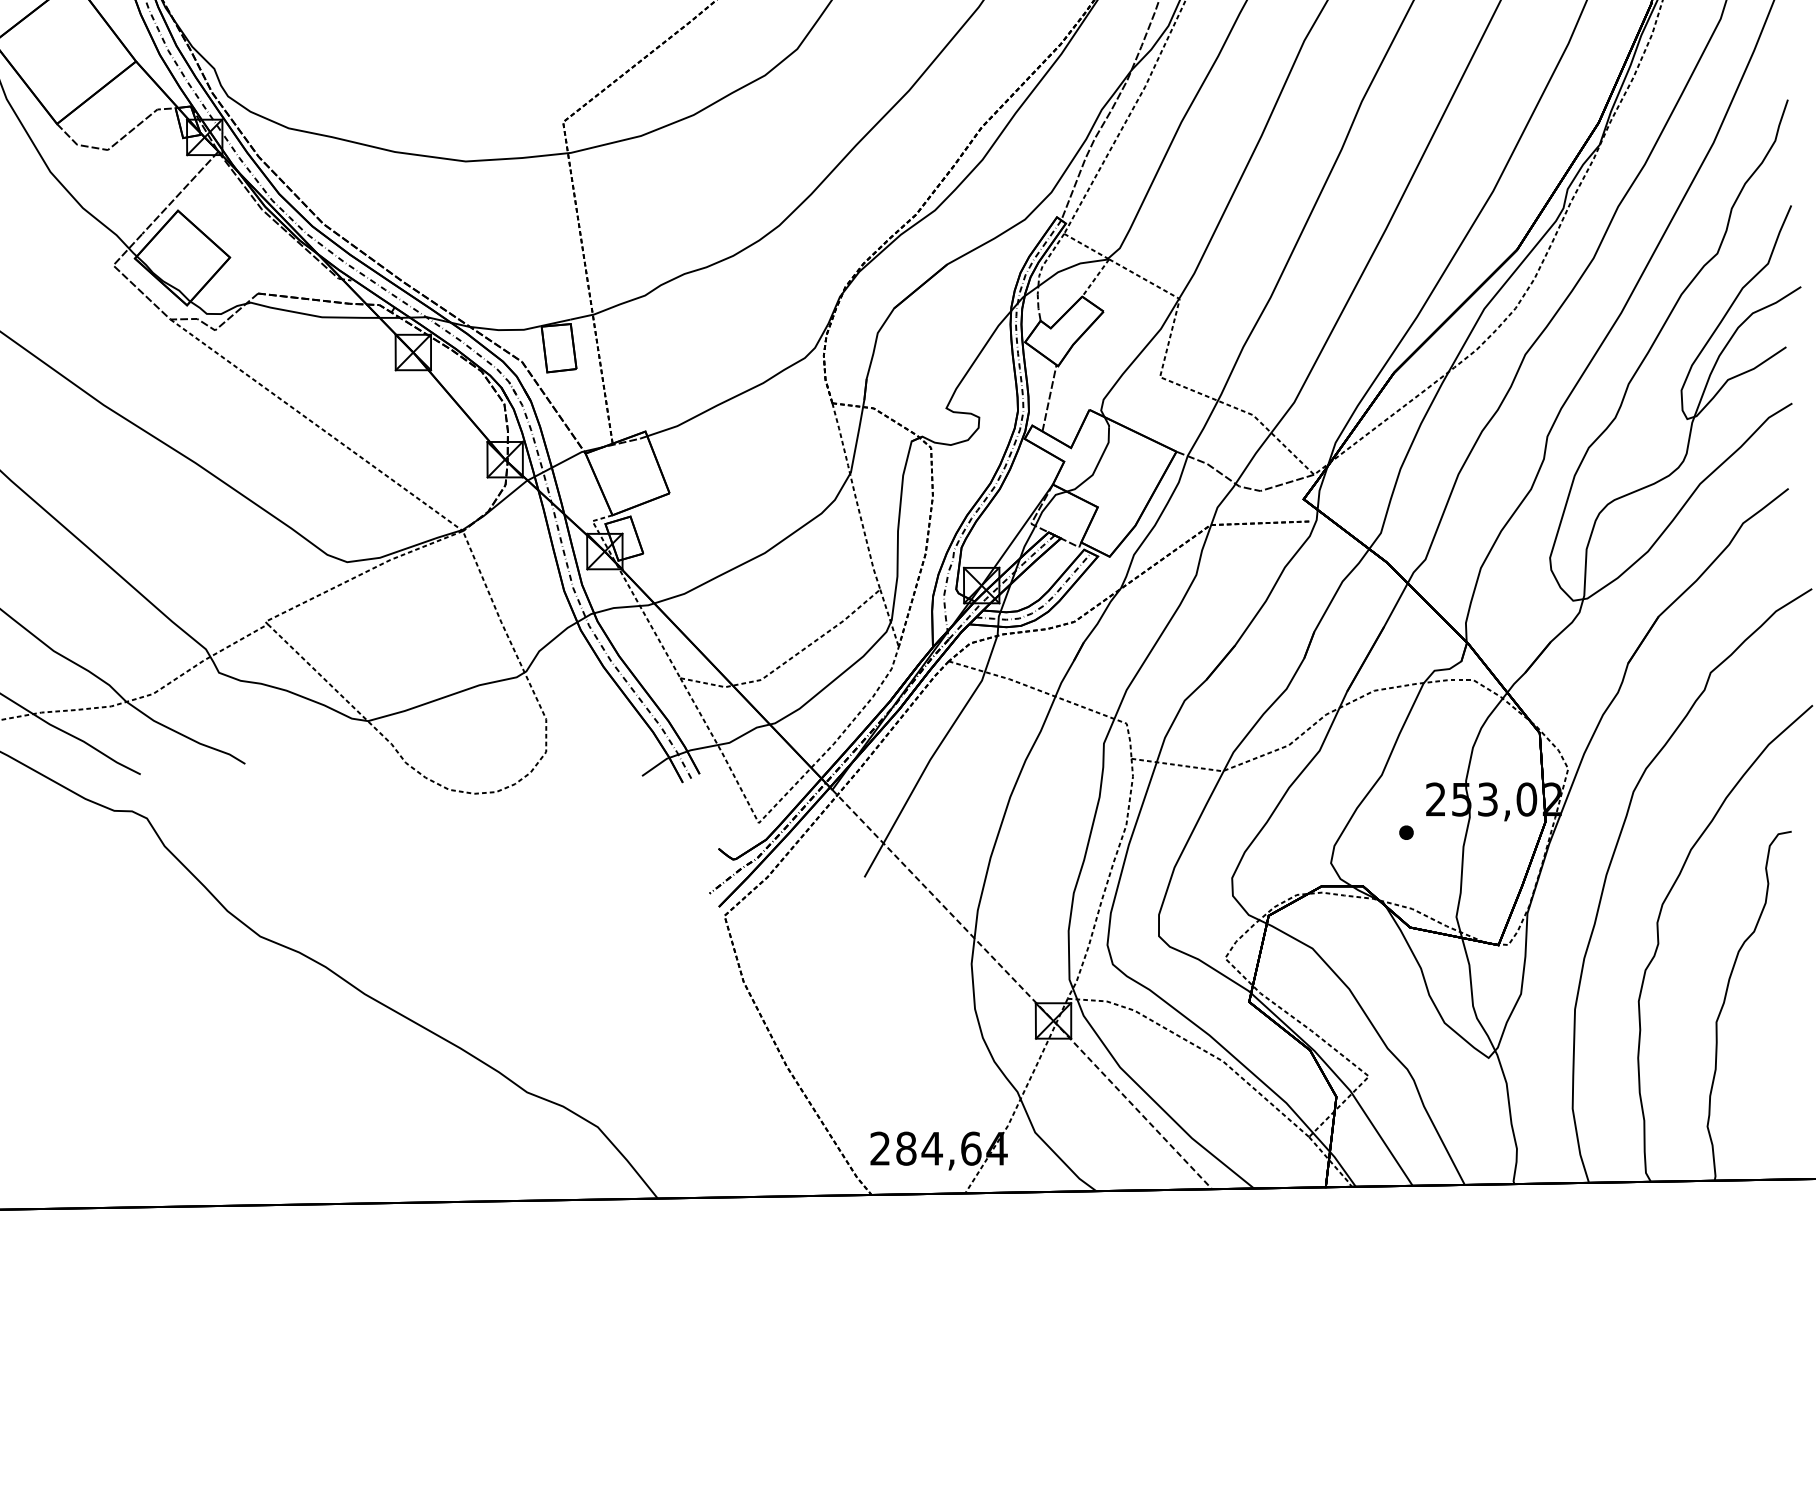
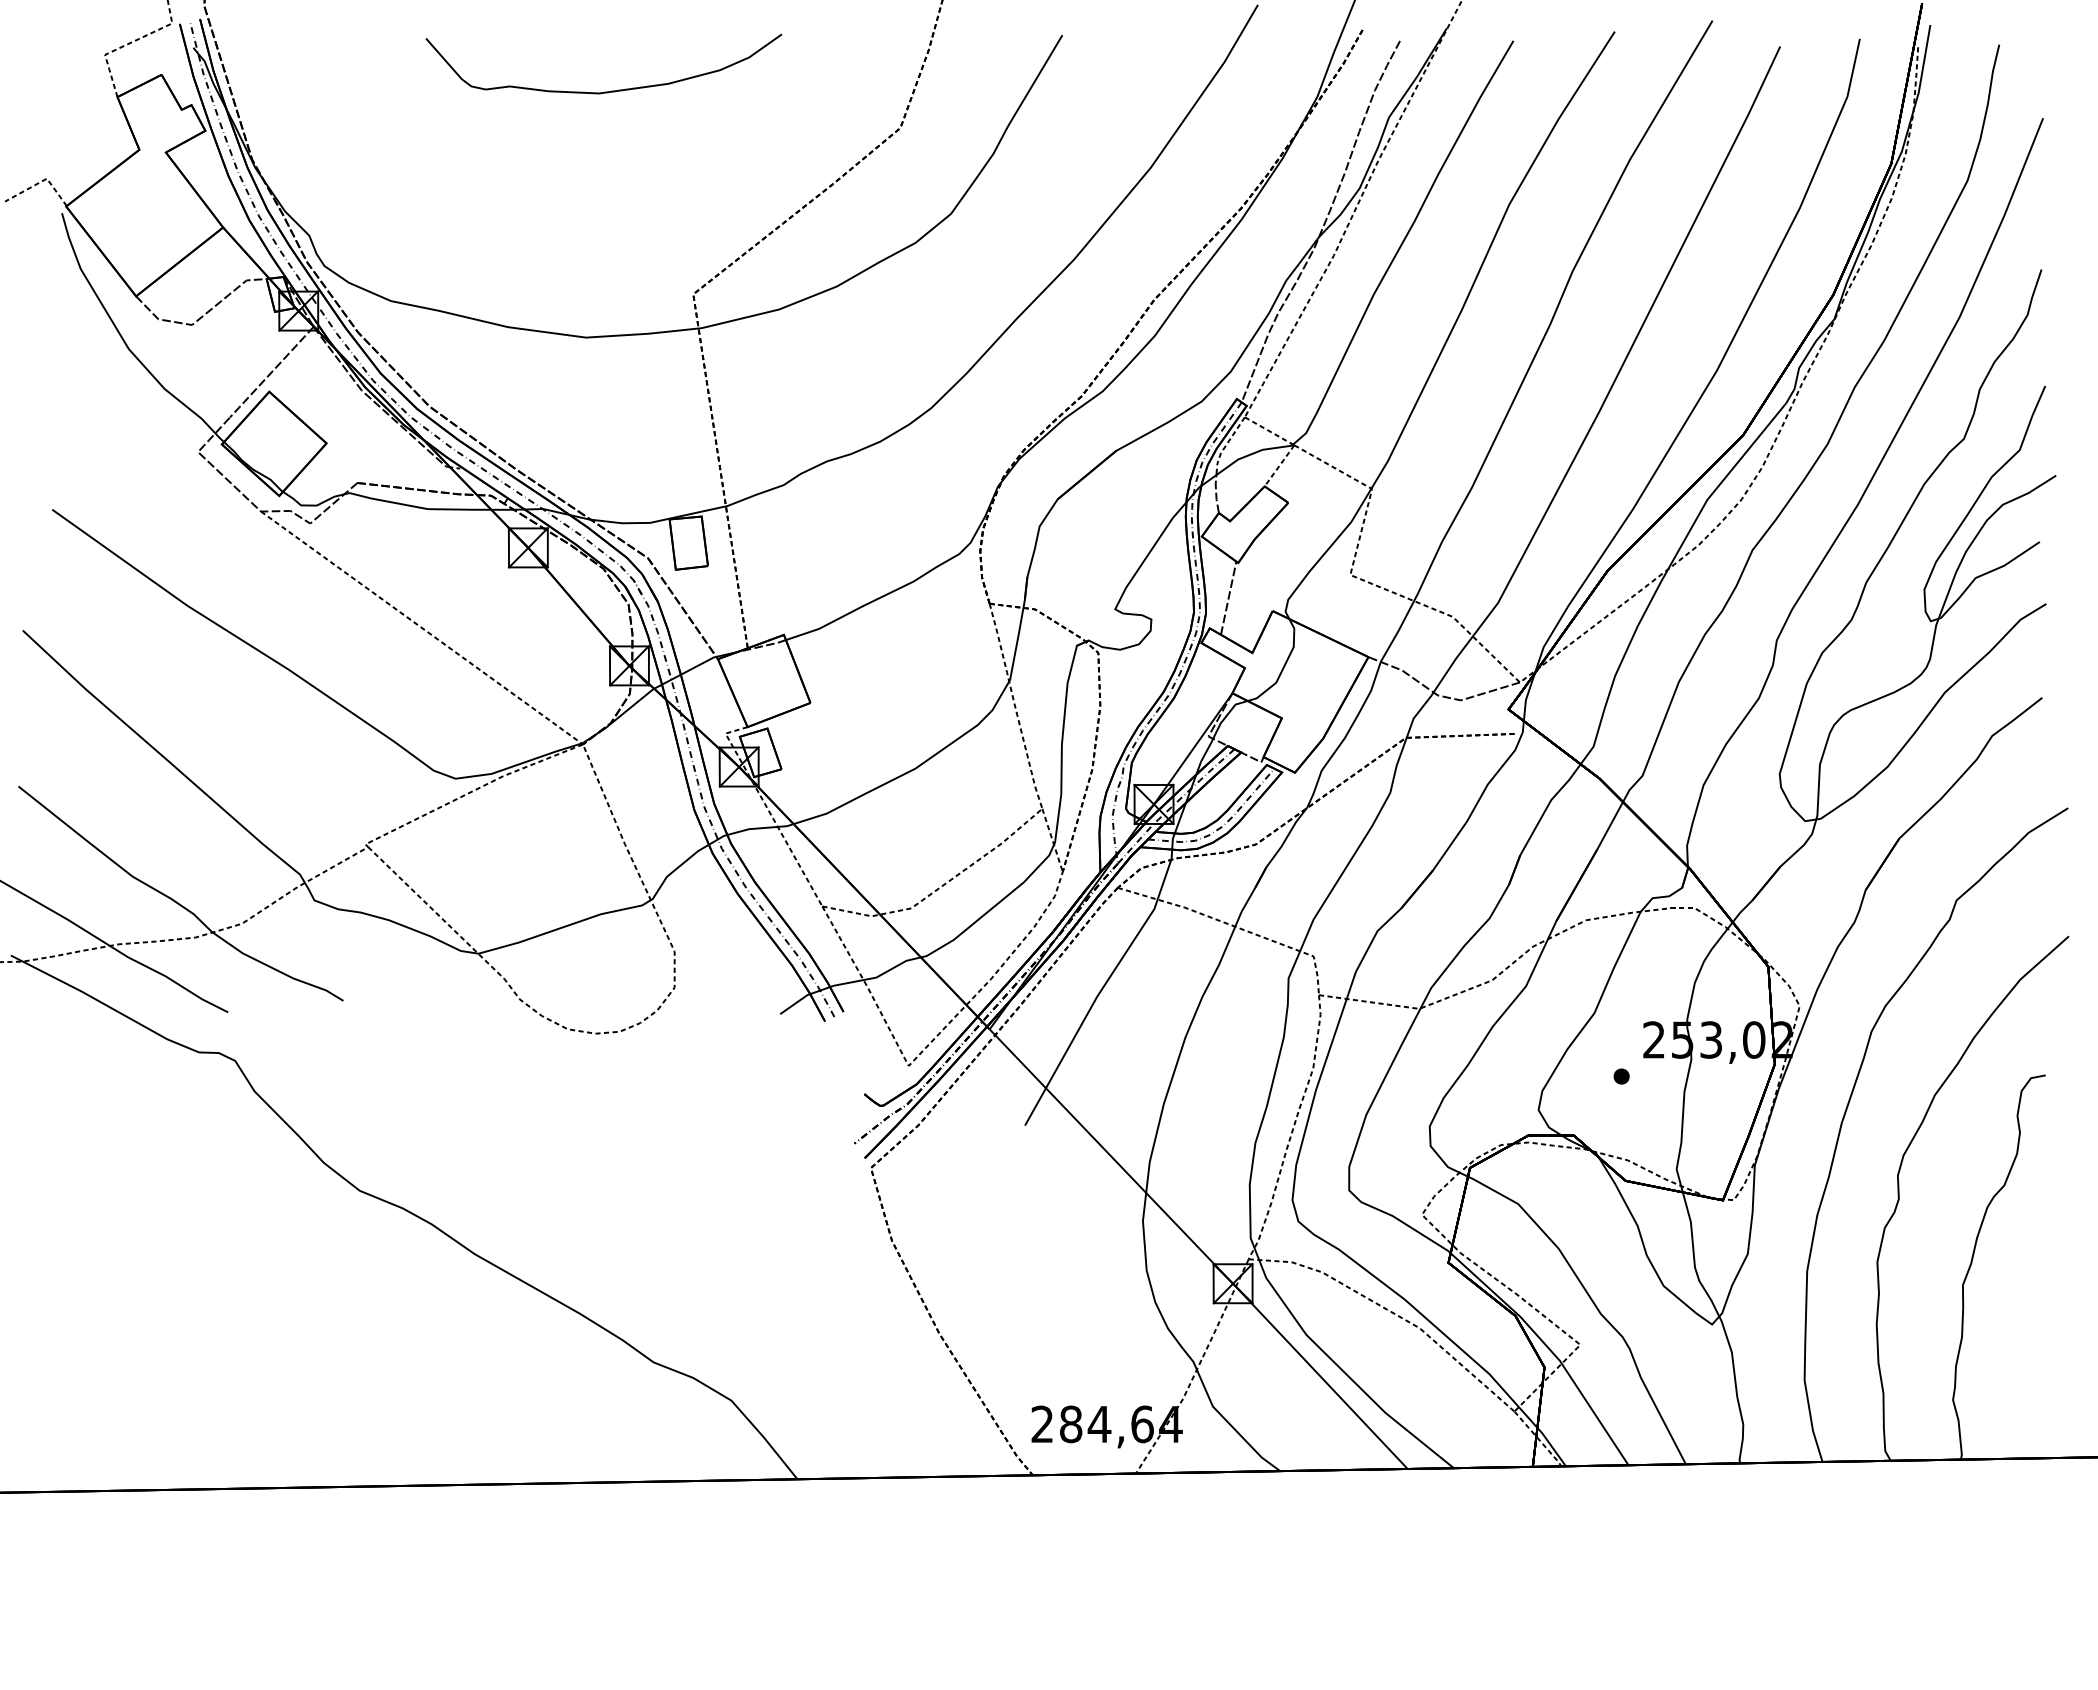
line: (1023, 989) -> (1199, 1249), dashed -> solid

